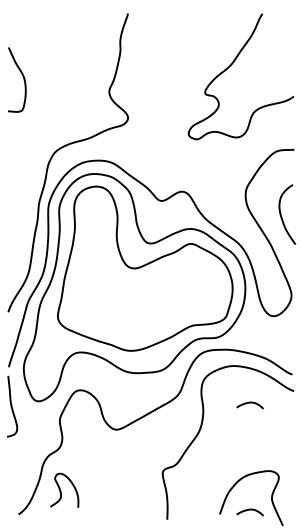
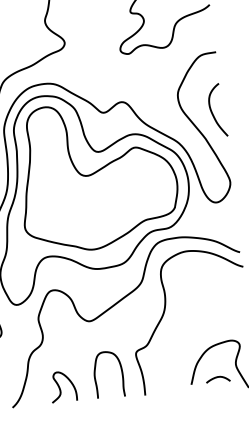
curve: (249, 403) -> (205, 282), removed
curve: (115, 489) -> (95, 374), added
curve: (61, 490) -> (60, 387), moved

